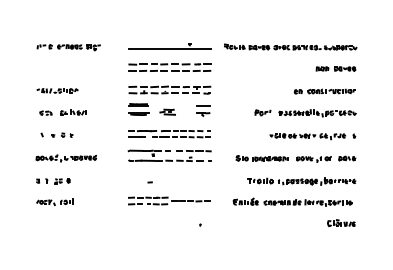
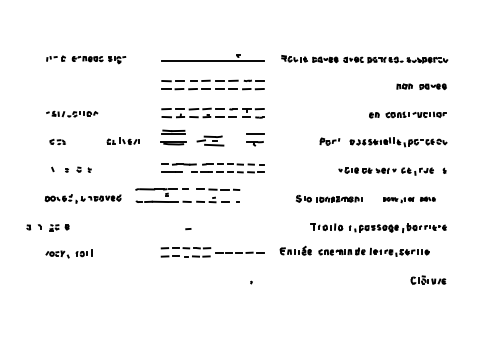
part: (167, 111) -> (210, 140), size x1.4
part: (73, 112) -> (123, 141), moved
part: (169, 155) -> (187, 195), moved
part: (326, 158) -> (409, 198), size x0.7
part: (53, 181) -> (48, 227), moved
part: (292, 201) -> (354, 250), moved

